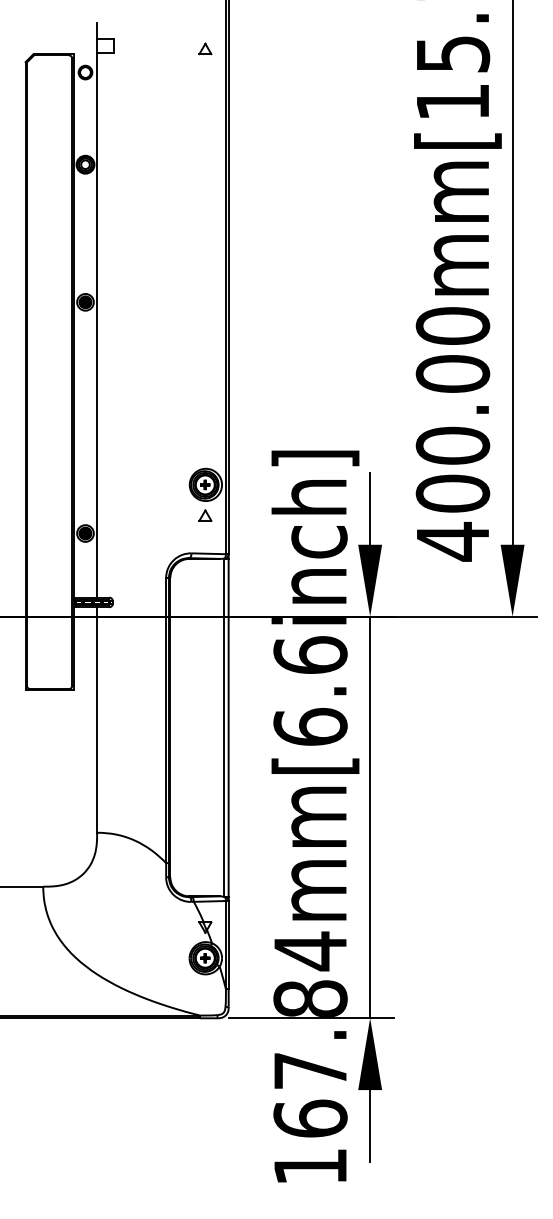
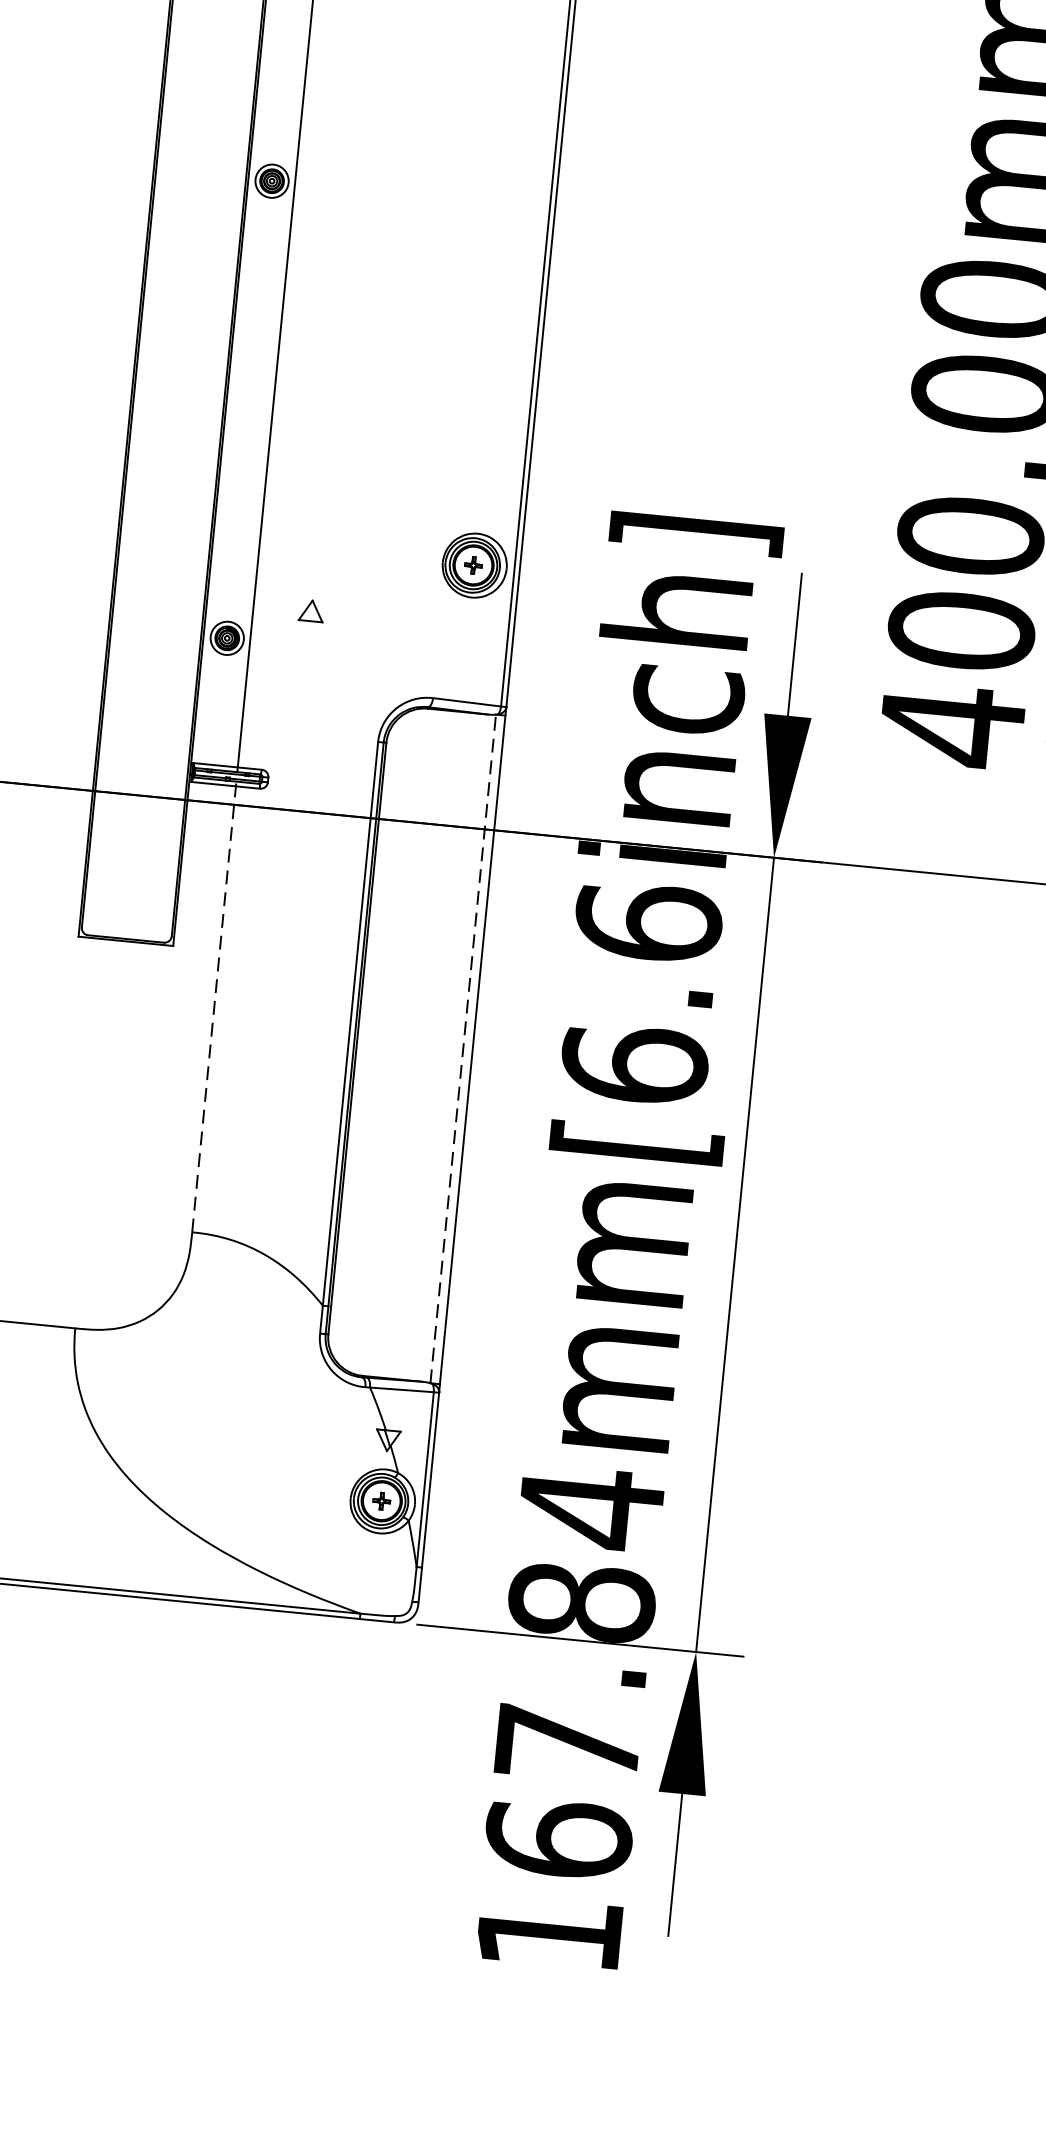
part: (205, 515) -> (311, 610), moved
line: (97, 718) -> (215, 1006), solid -> dashed
line: (223, 727) -> (462, 1048), solid -> dashed

